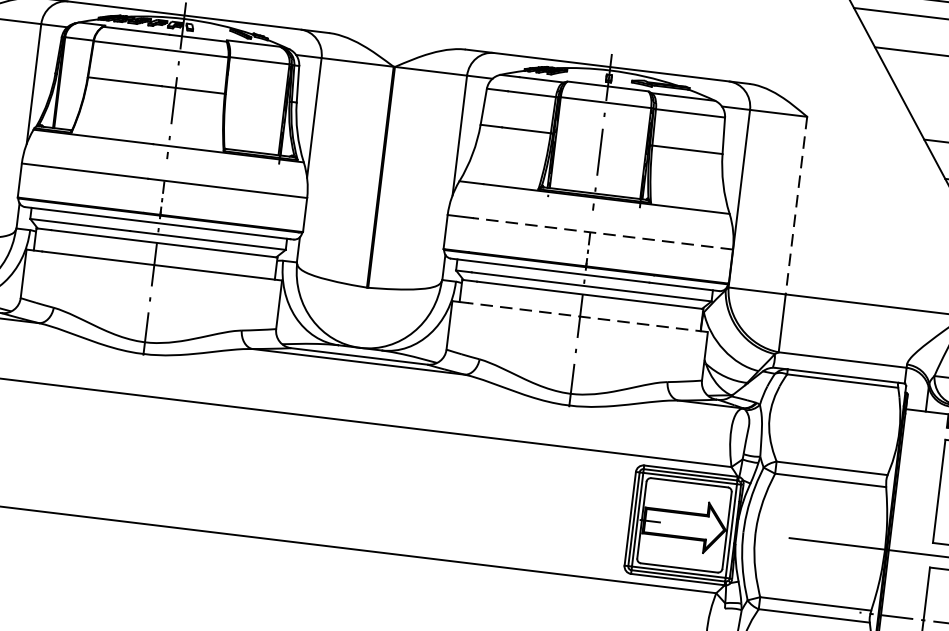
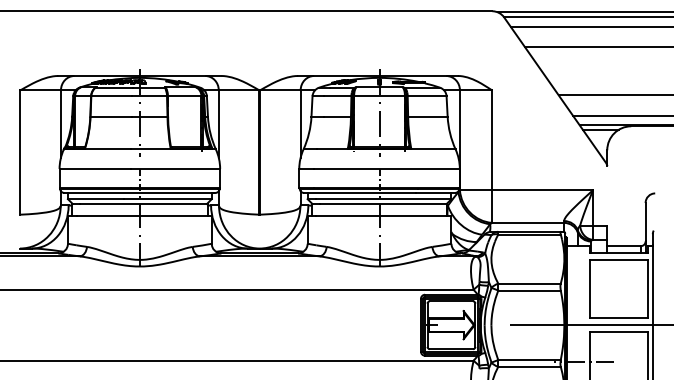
line: (797, 205) -> (492, 140), dashed -> solid
line: (602, 232) -> (386, 168), dashed -> solid
line: (587, 317) -> (383, 216), dashed -> solid

